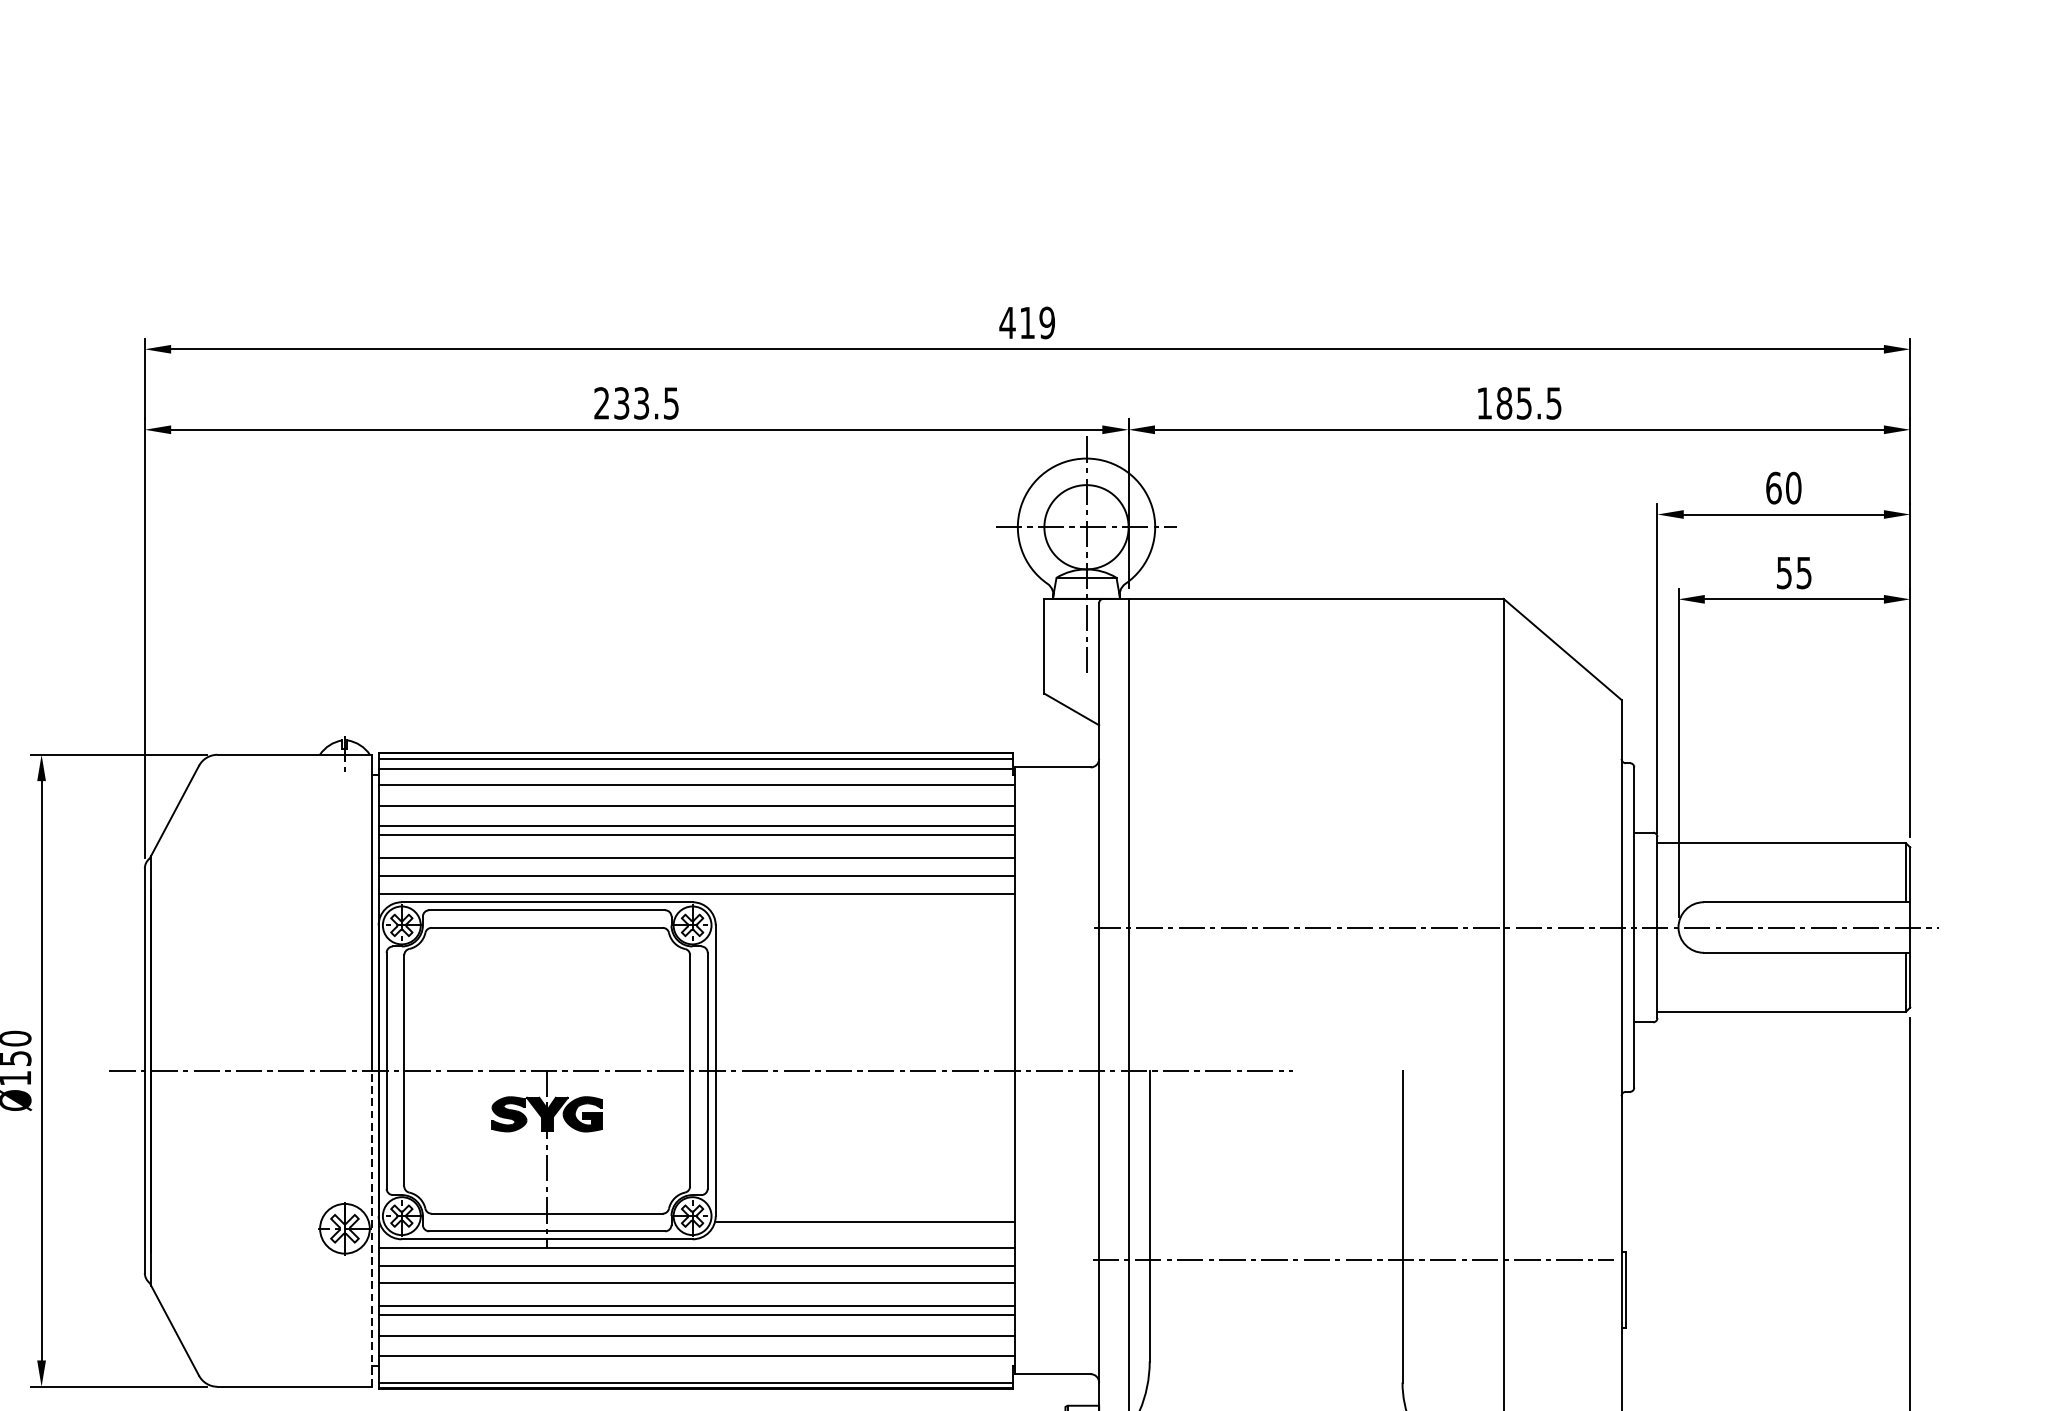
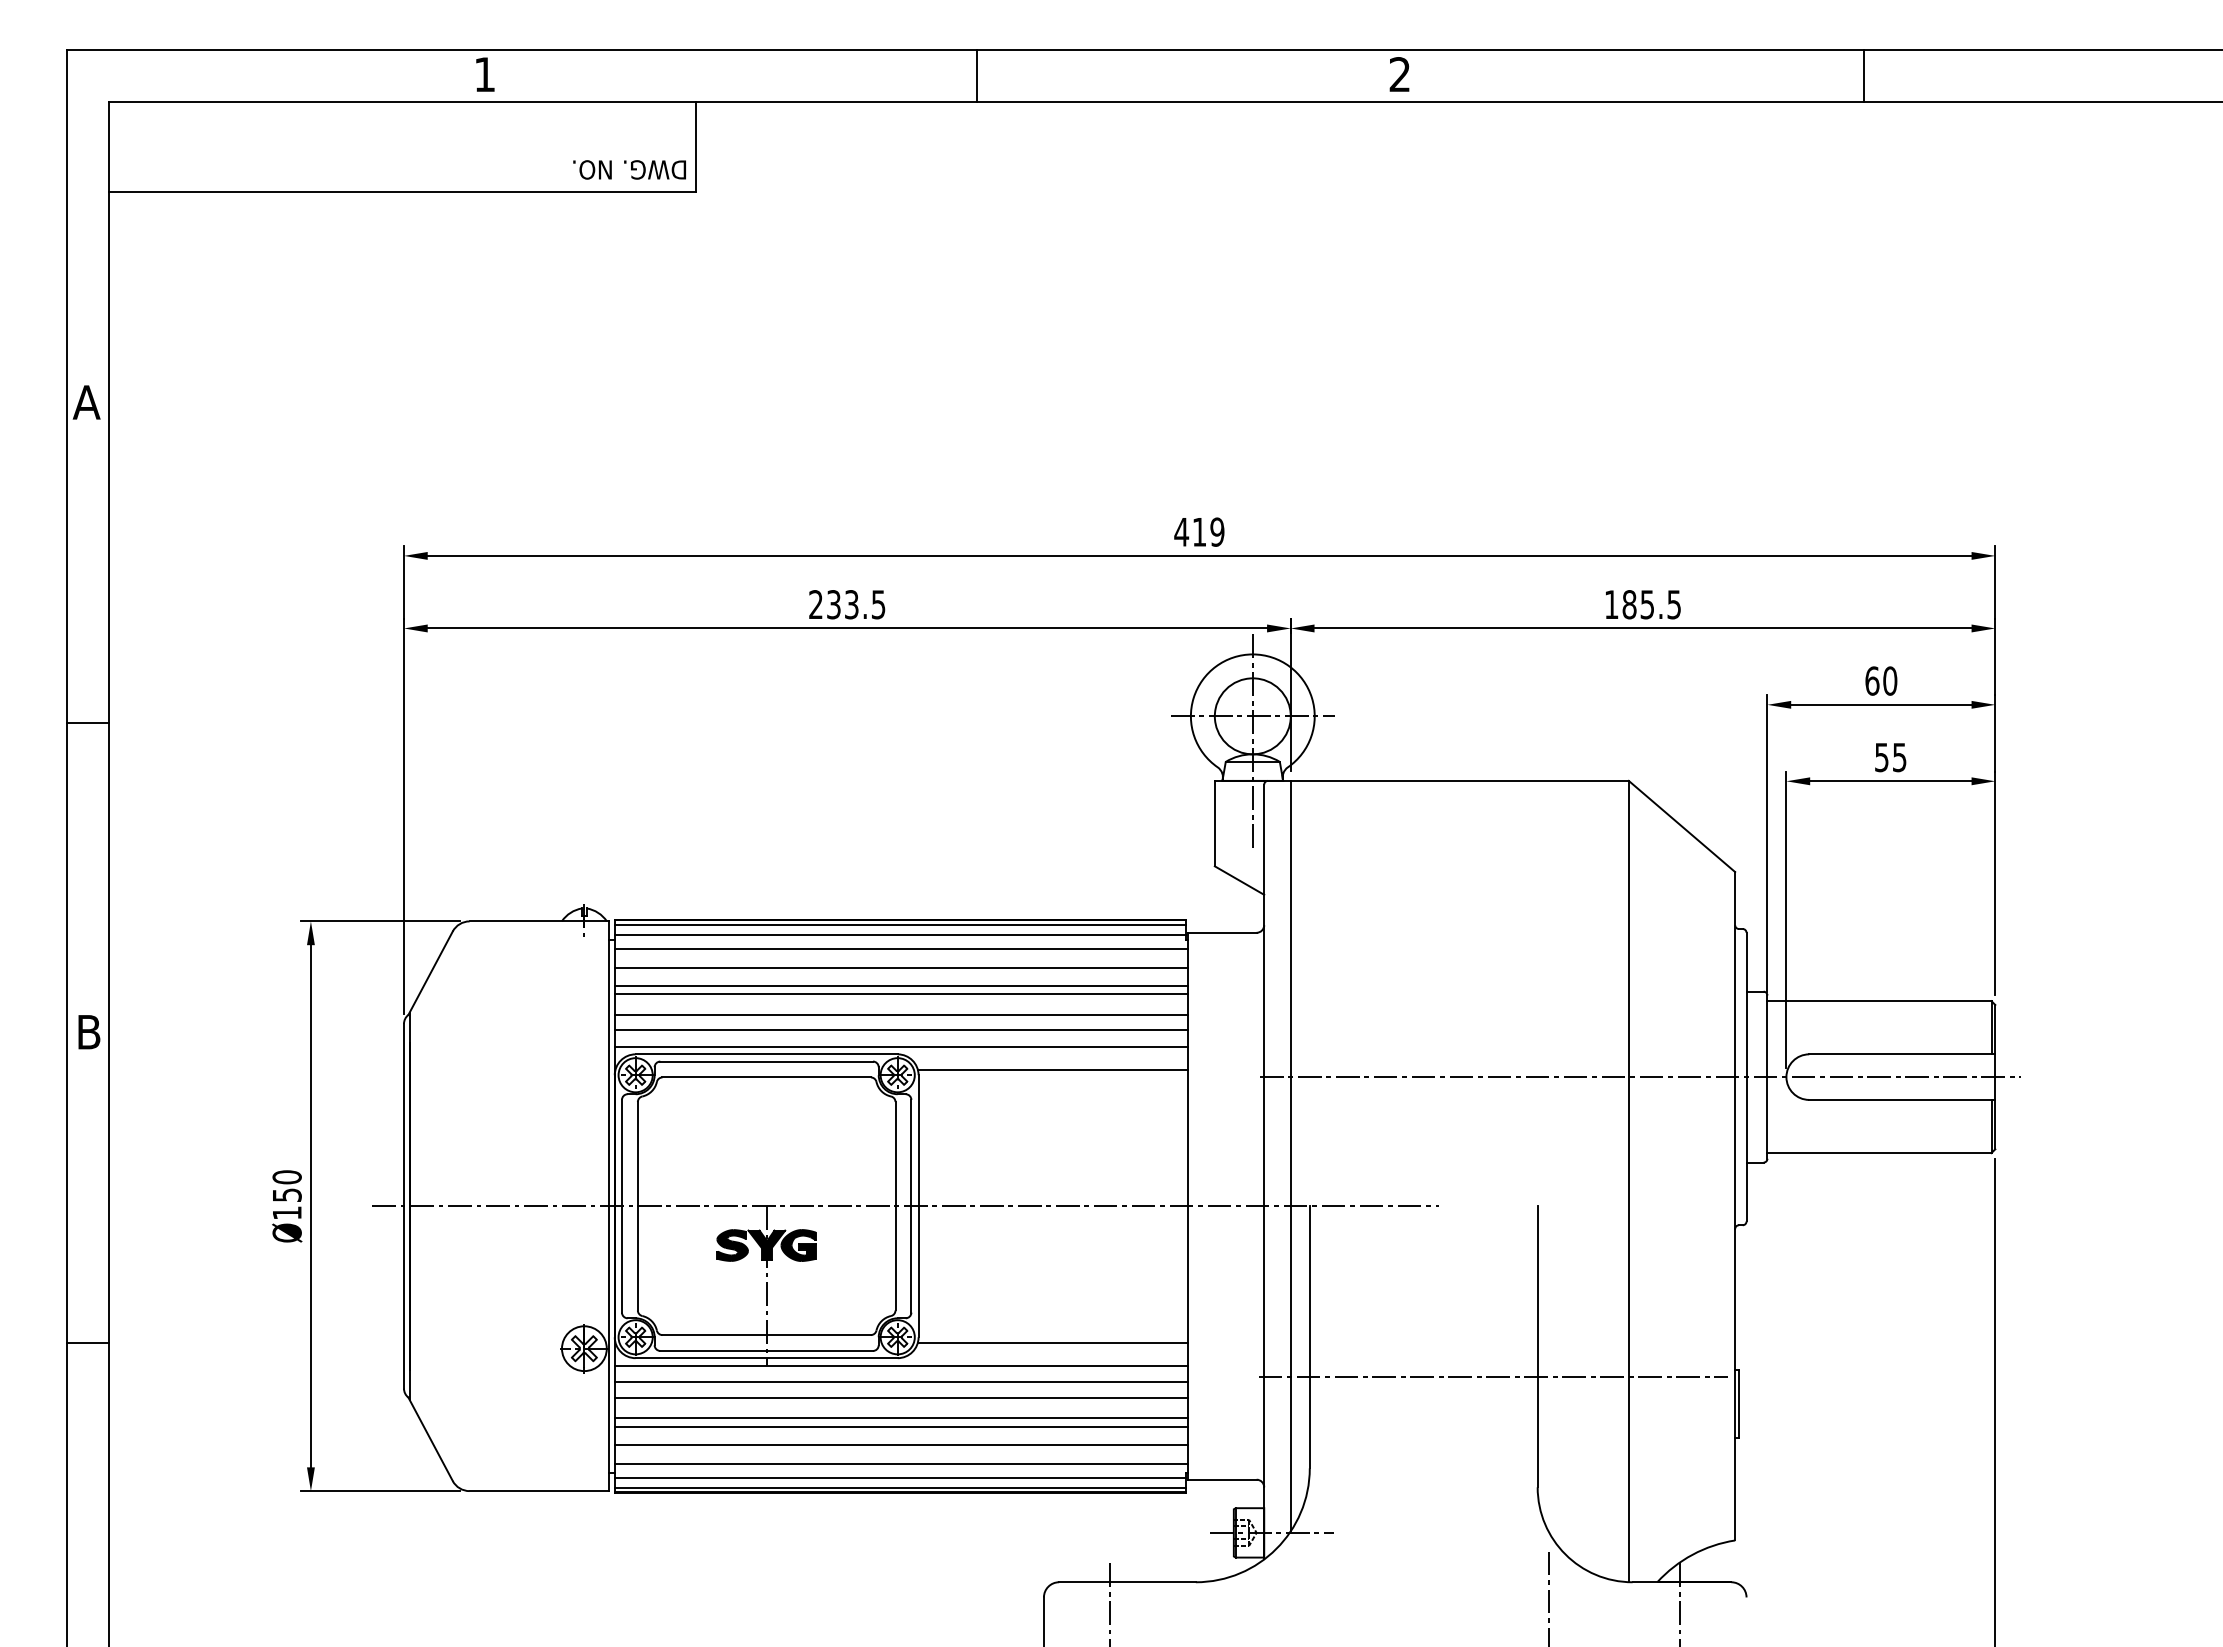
line: (864, 919) -> (1052, 1069), added
line: (372, 1228) -> (609, 1348), dashed -> solid
line: (695, 1371) -> (900, 1477), added

